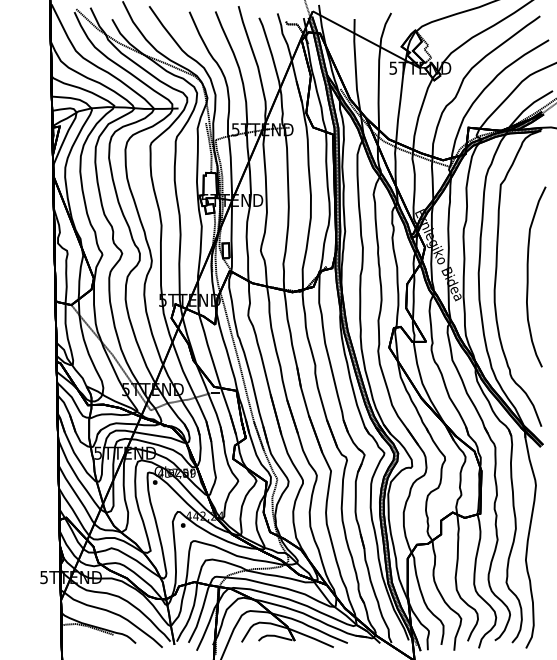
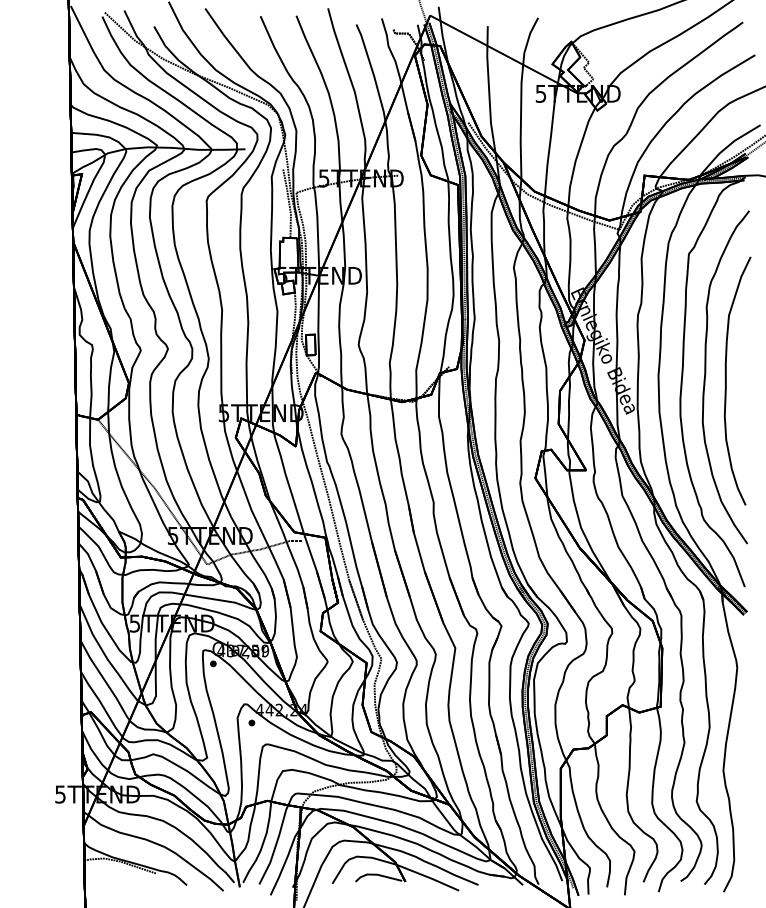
curve: (513, 272) -> (706, 374), added

